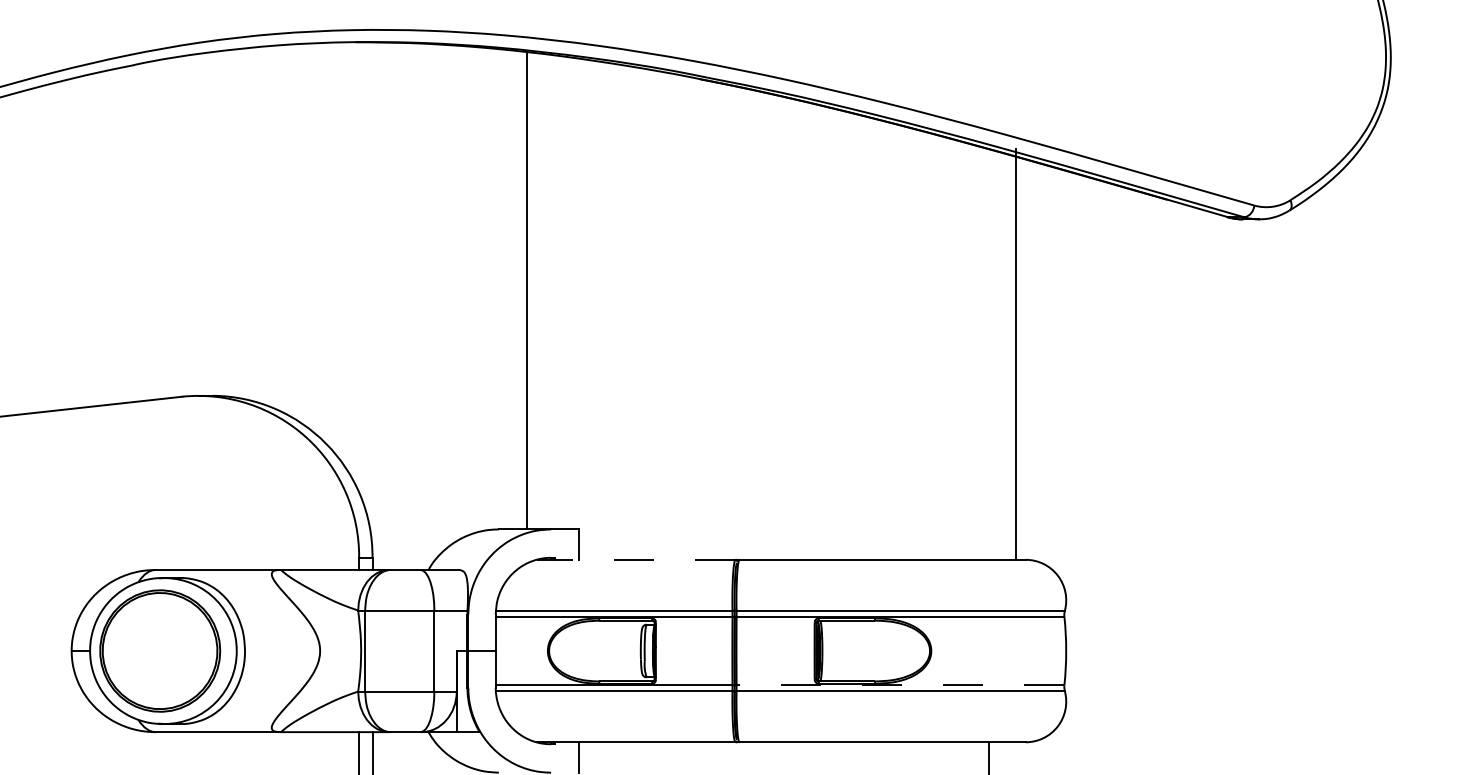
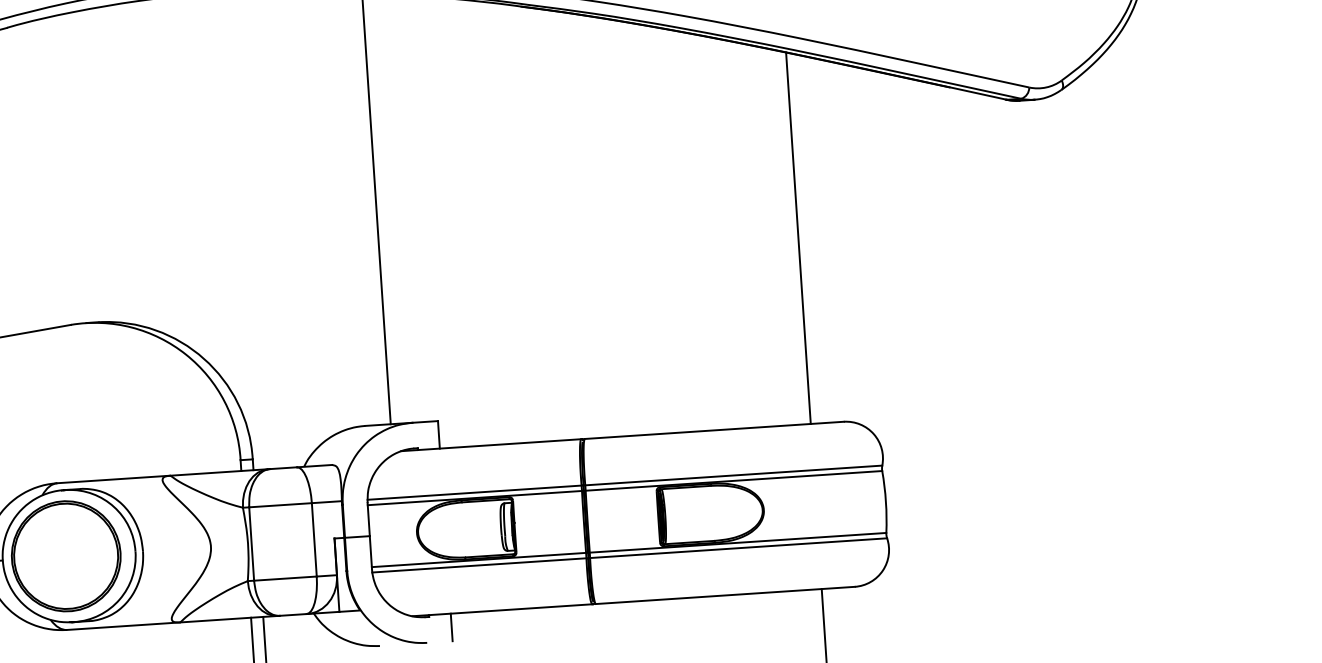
line: (1016, 354) -> (798, 238), moved
line: (636, 559) -> (491, 444), dashed -> solid
line: (900, 685) -> (738, 543), dashed -> solid

